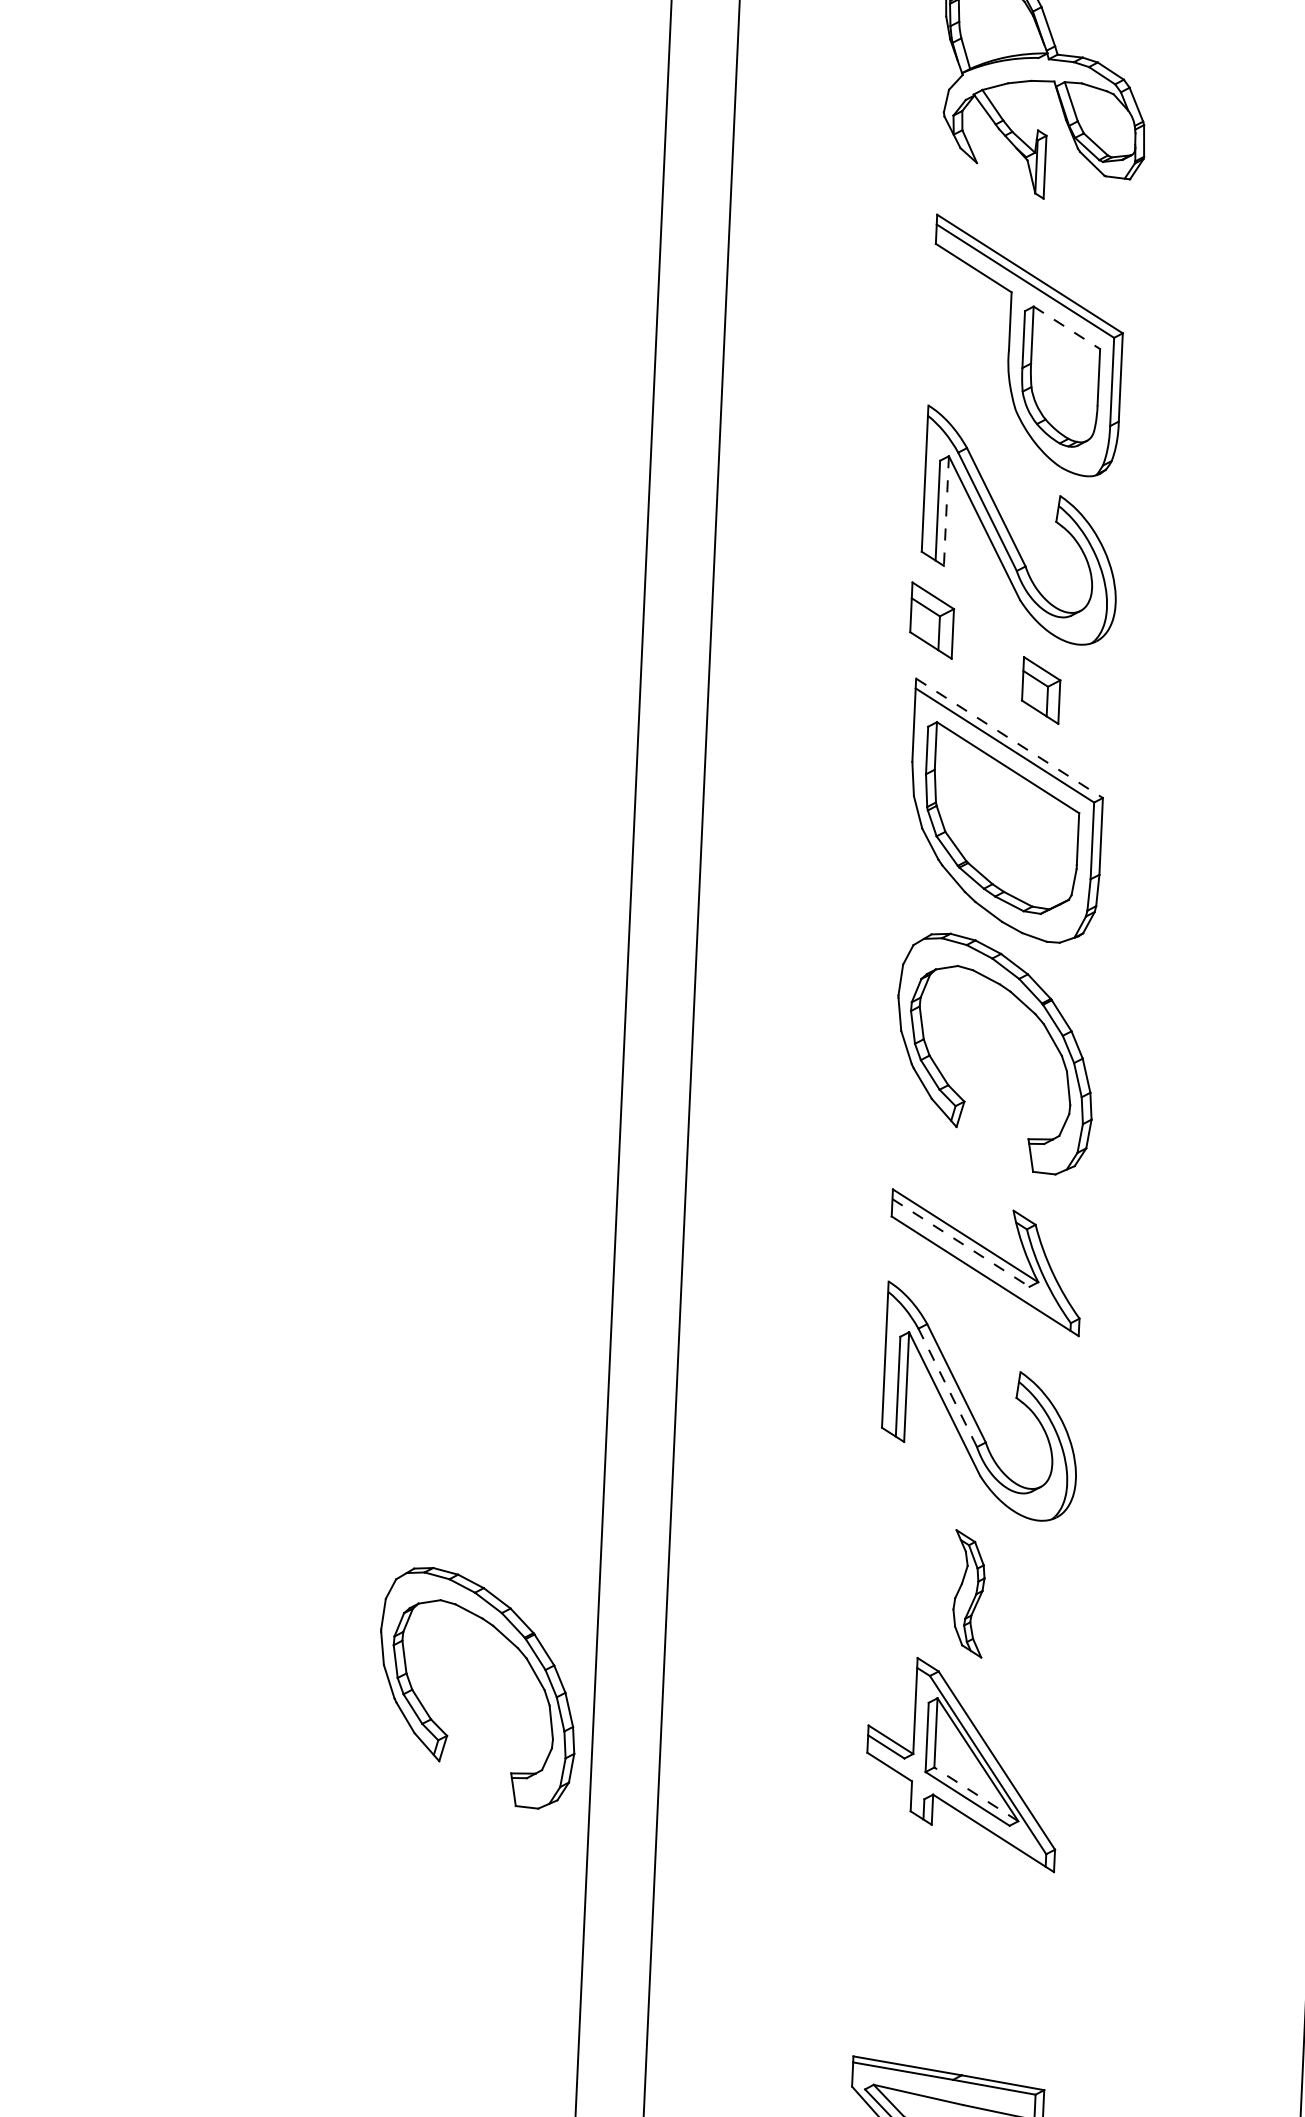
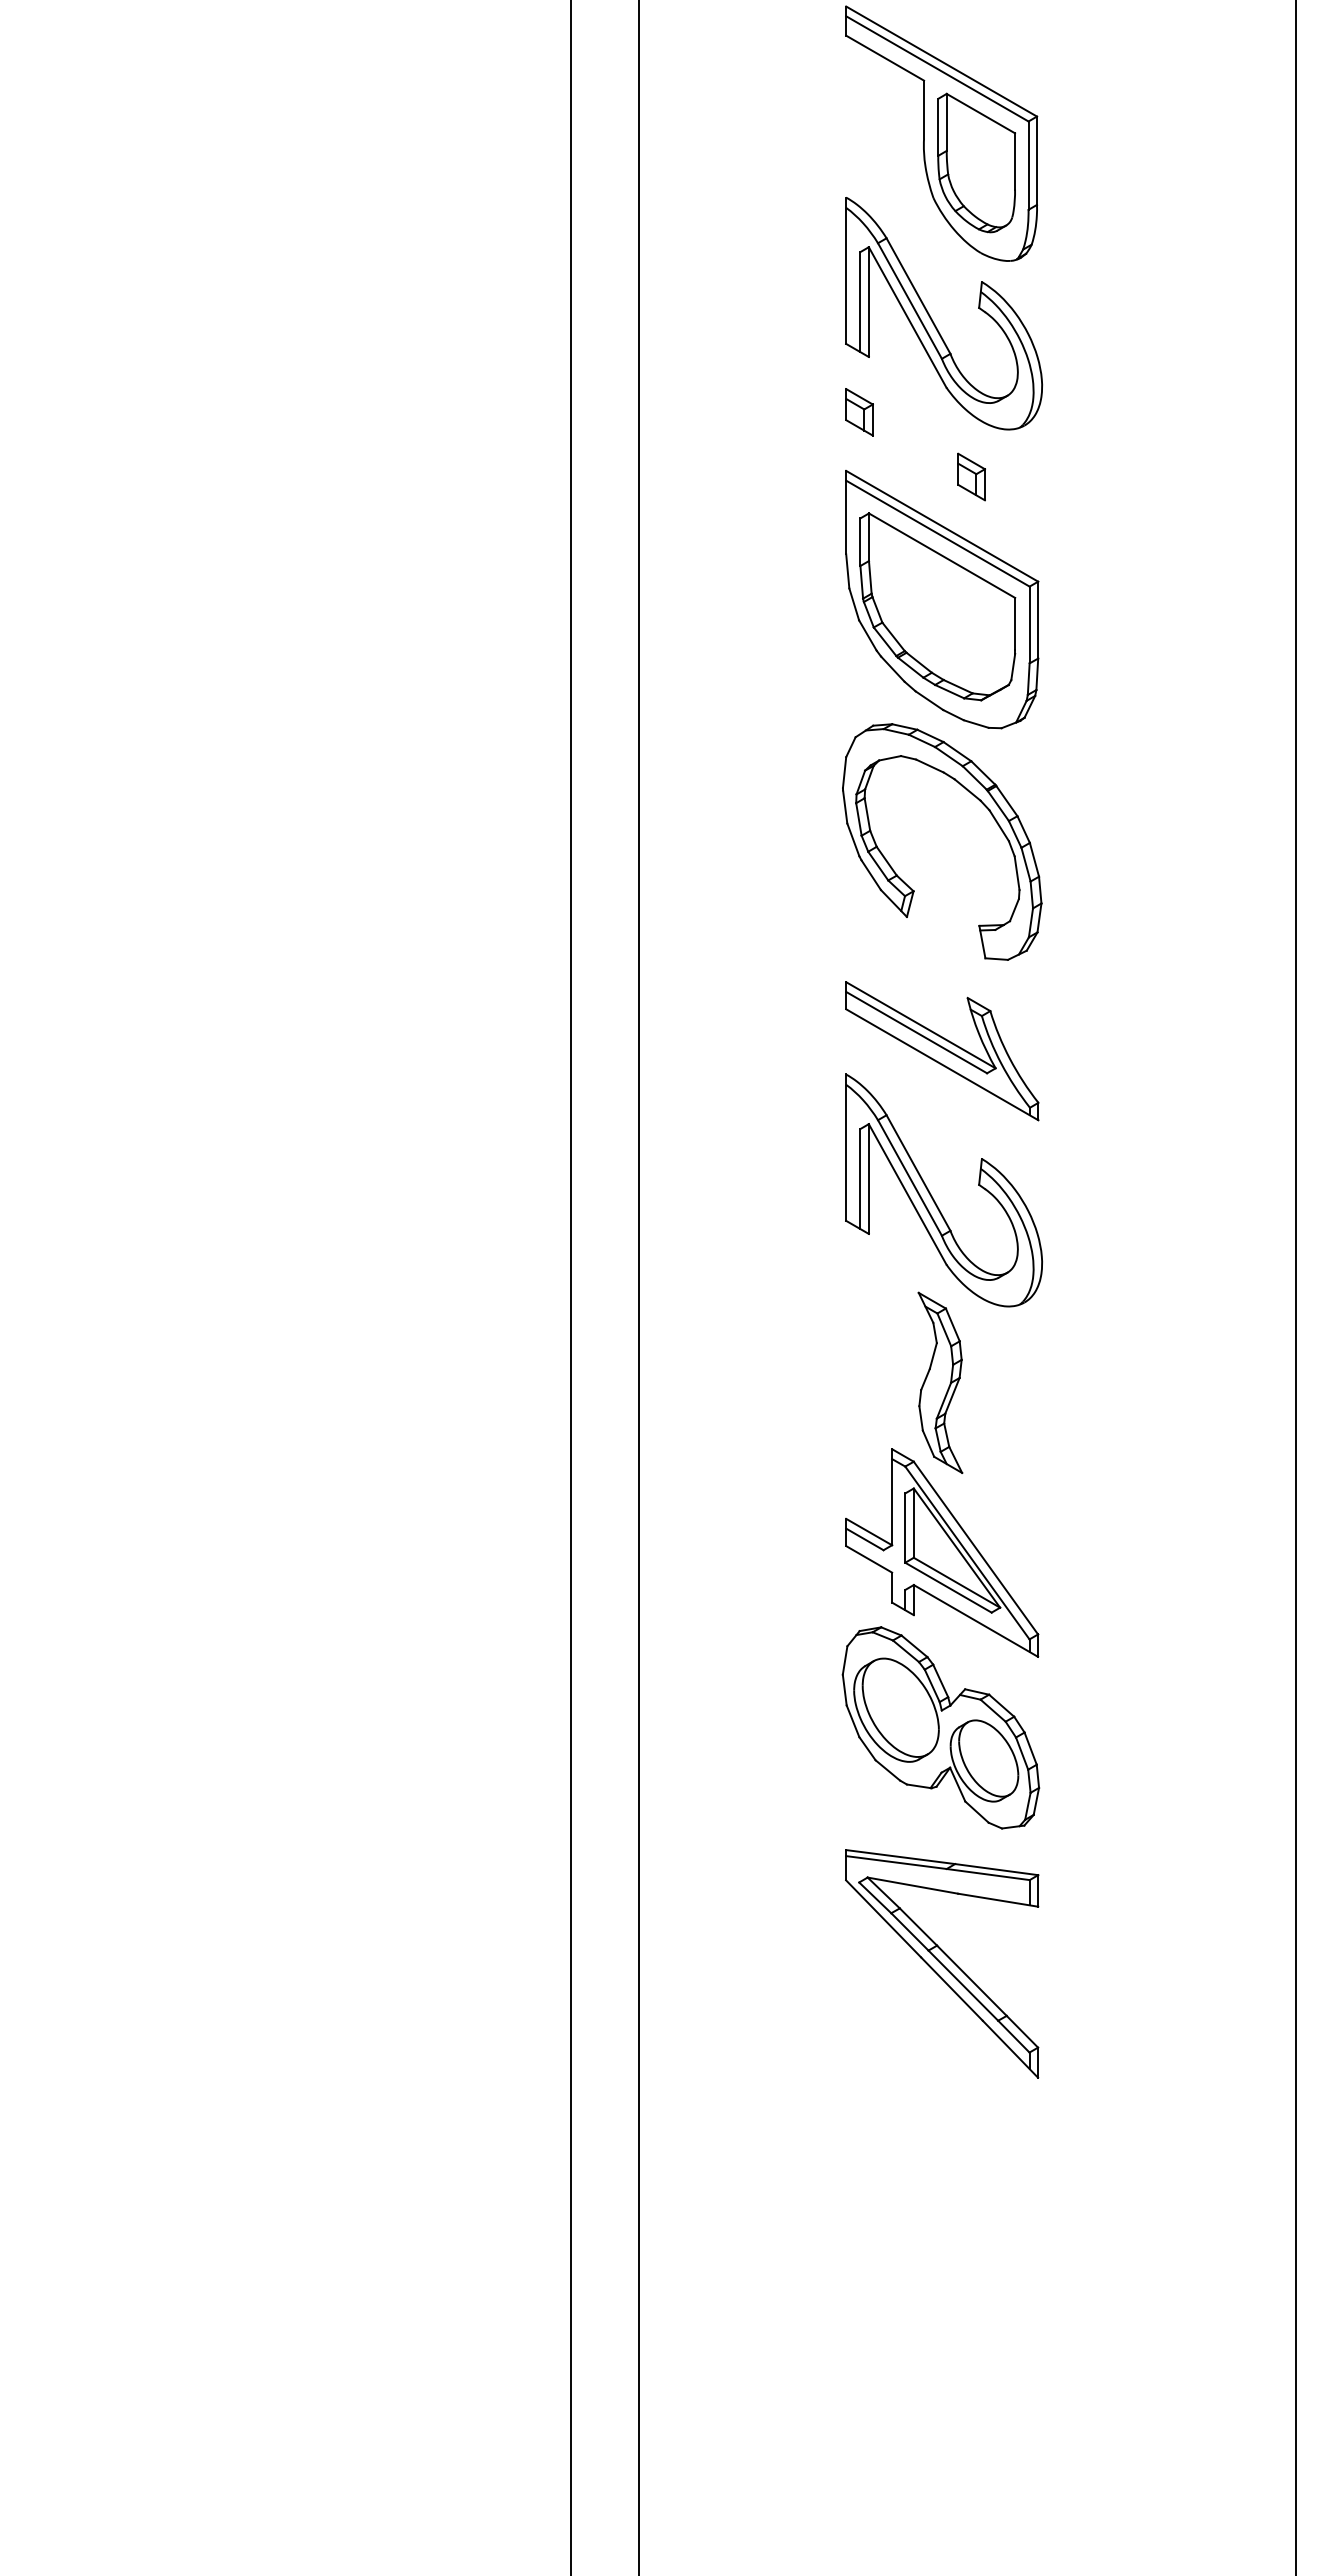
line: (1067, 327) -> (981, 113), dashed -> solid
line: (946, 511) -> (868, 302), dashed -> solid
part: (932, 620) -> (859, 412), size x0.62
part: (1041, 689) -> (971, 476), size x0.71
line: (1009, 738) -> (942, 526), dashed -> solid
line: (961, 1242) -> (917, 1032), dashed -> solid
line: (947, 1387) -> (909, 1177), dashed -> solid
part: (968, 1593) -> (940, 1382), size x1.43
part: (517, 1650) -> (492, 1459), removed
line: (975, 1794) -> (956, 1582), dashed -> solid
part: (953, 1938) -> (940, 1727), added

